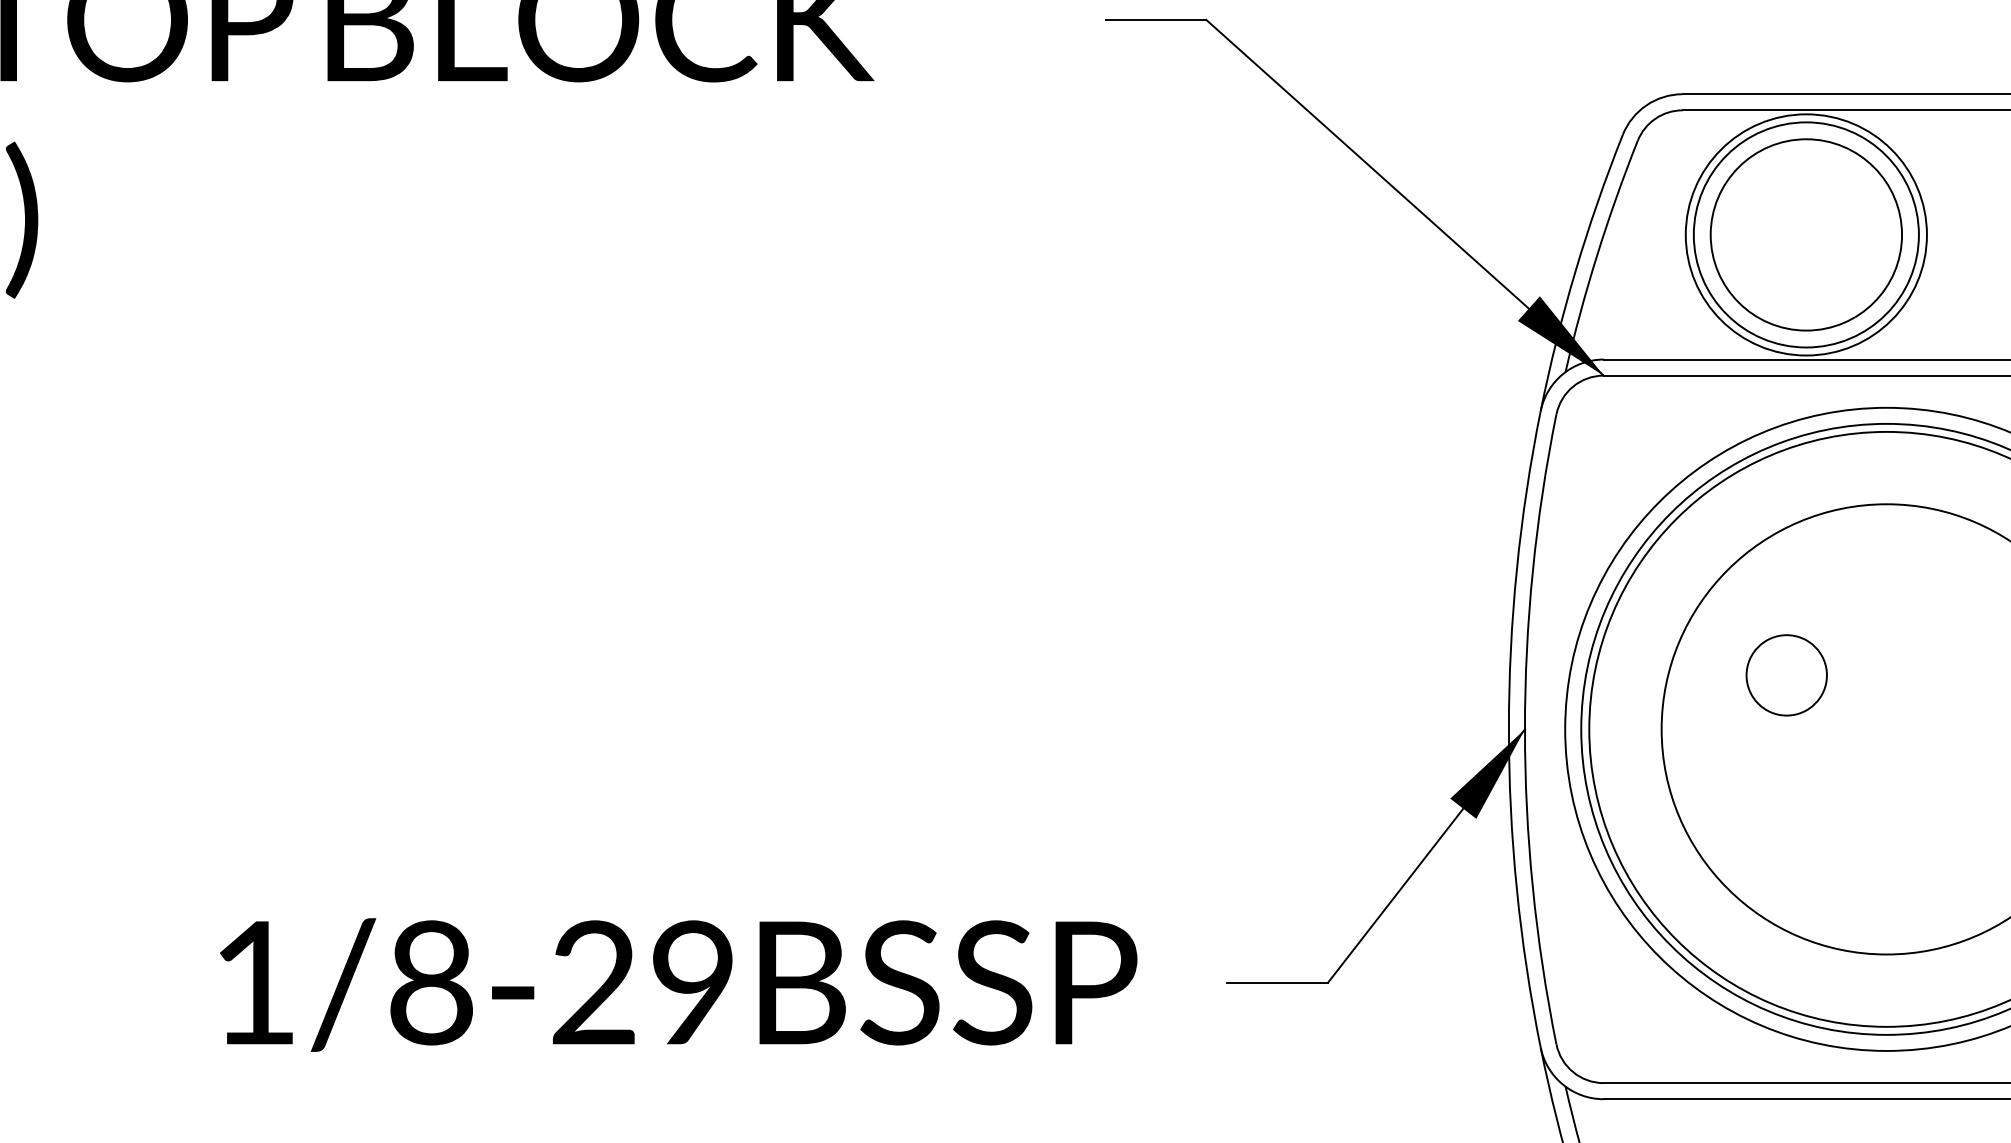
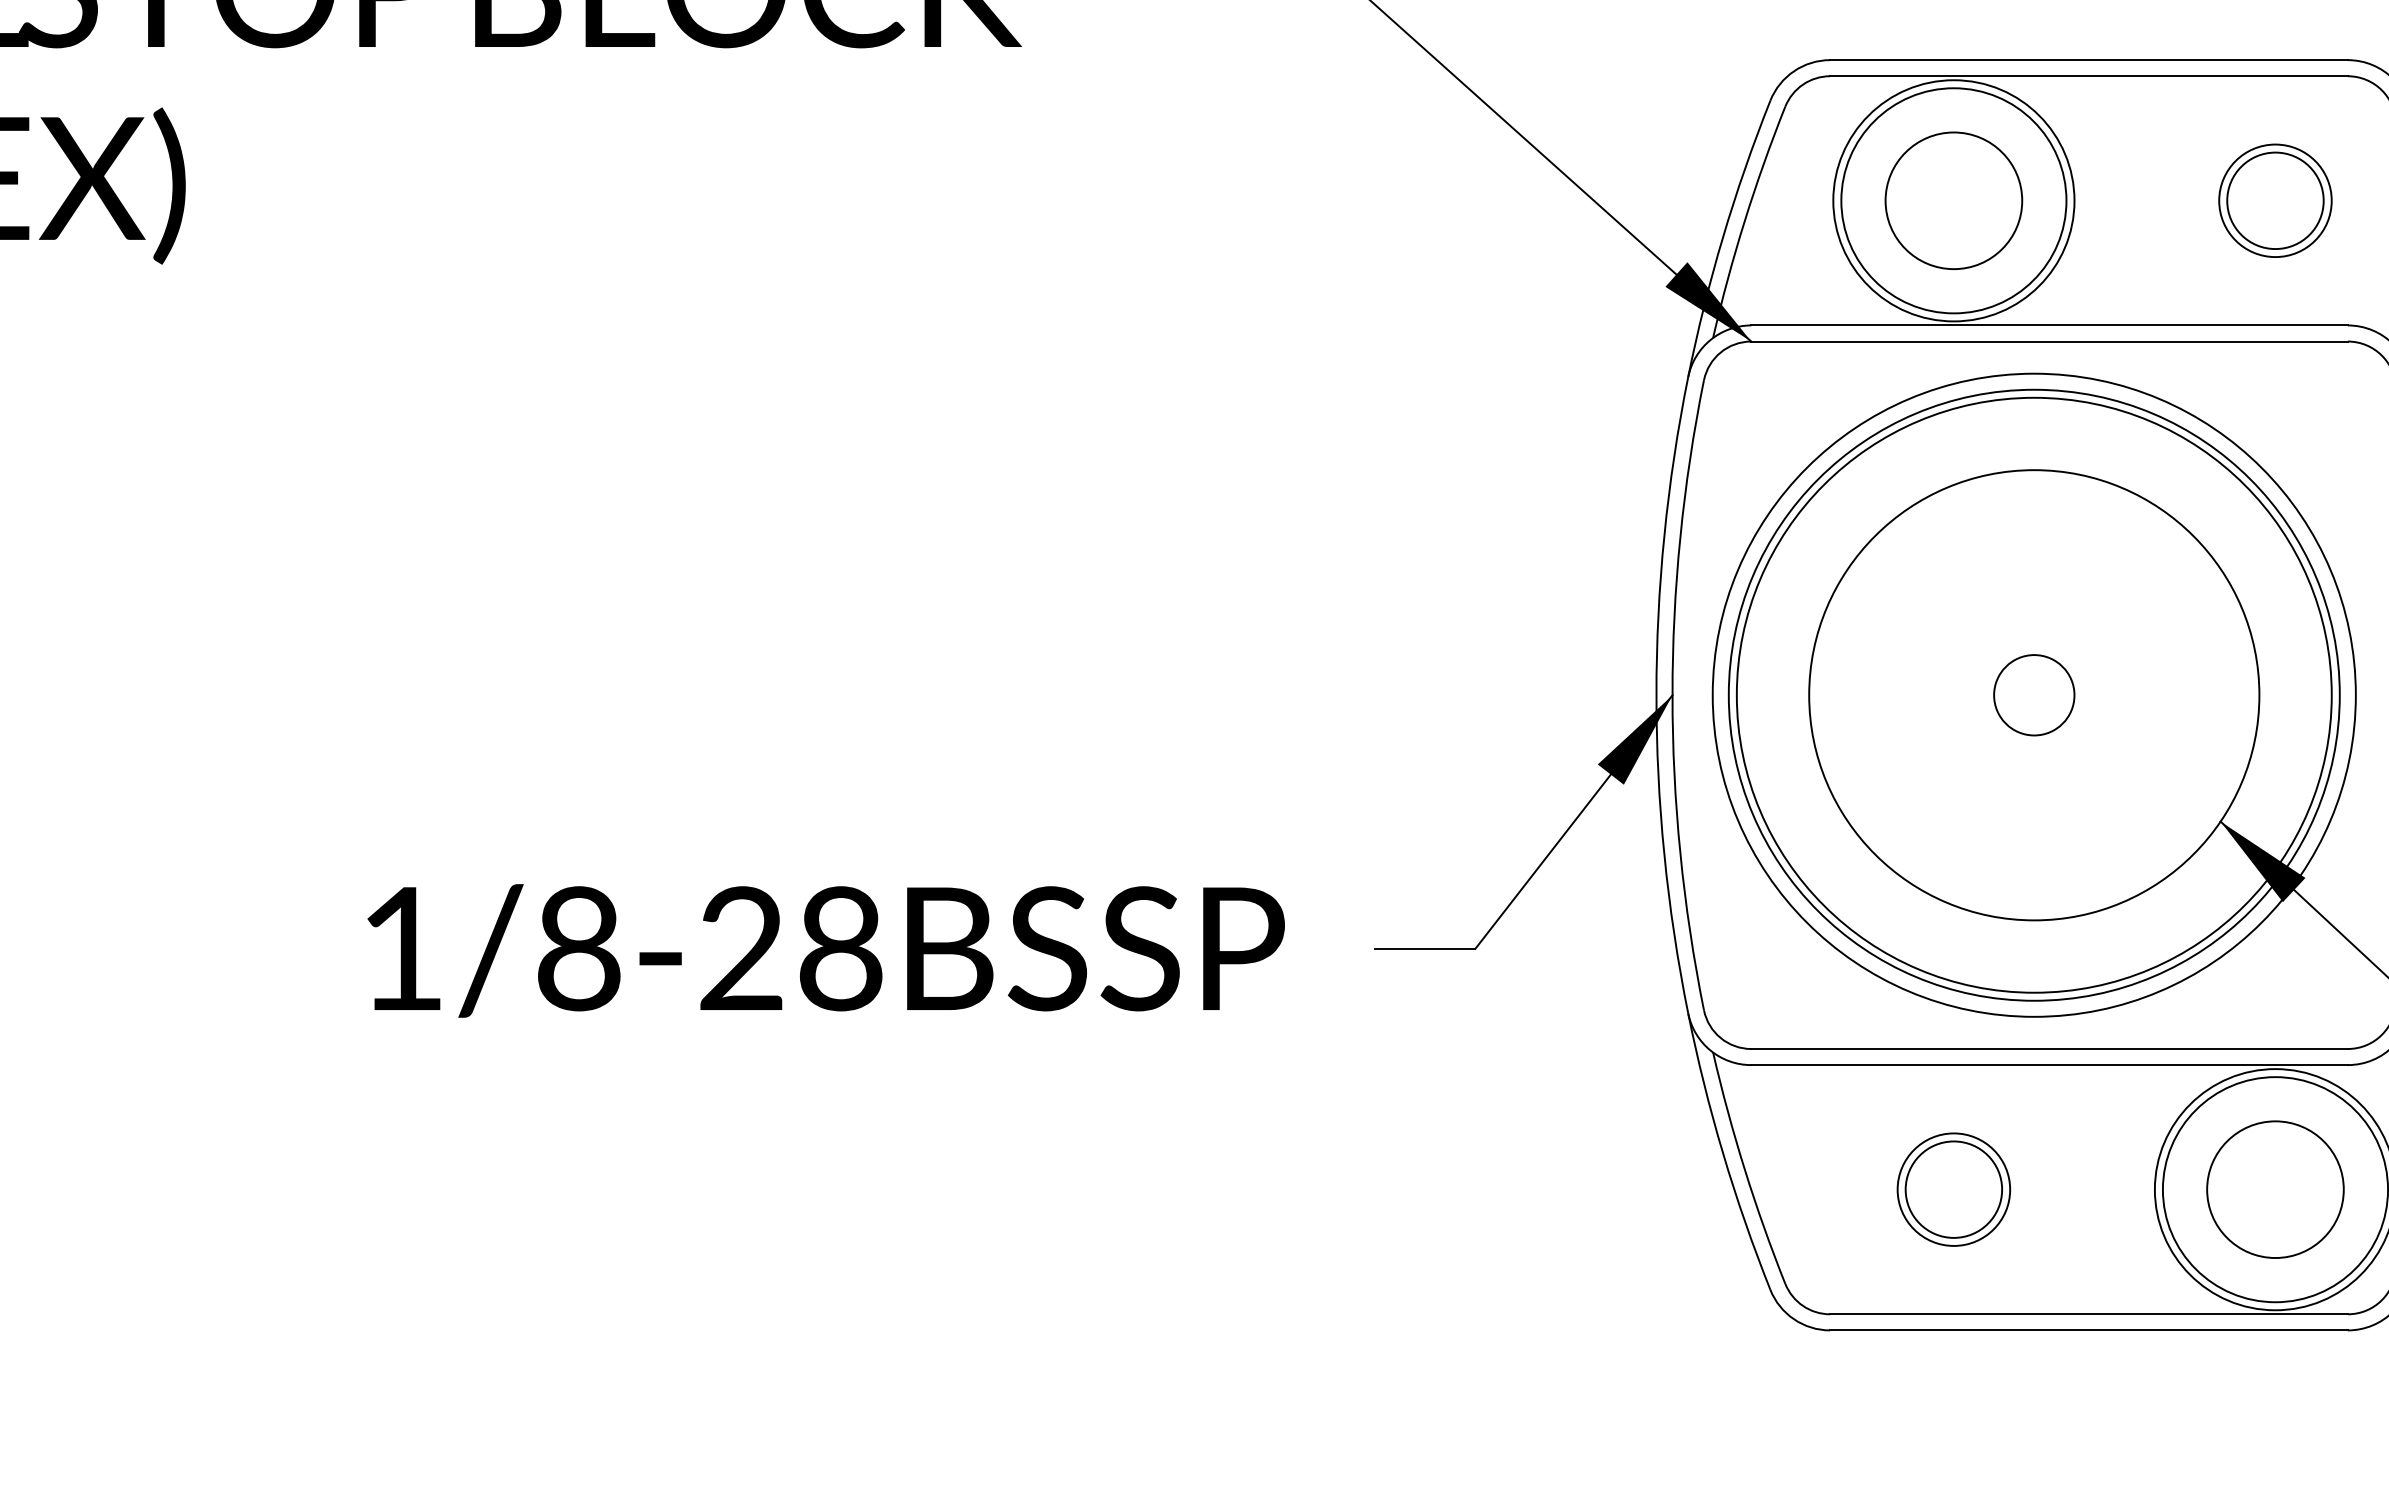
circle: (1805, 234) -> (1953, 200), size x0.71
circle: (1786, 675) -> (2034, 695), moved
text: (693, 983) -> (841, 949), 1/8-29 -> 1/8-28

